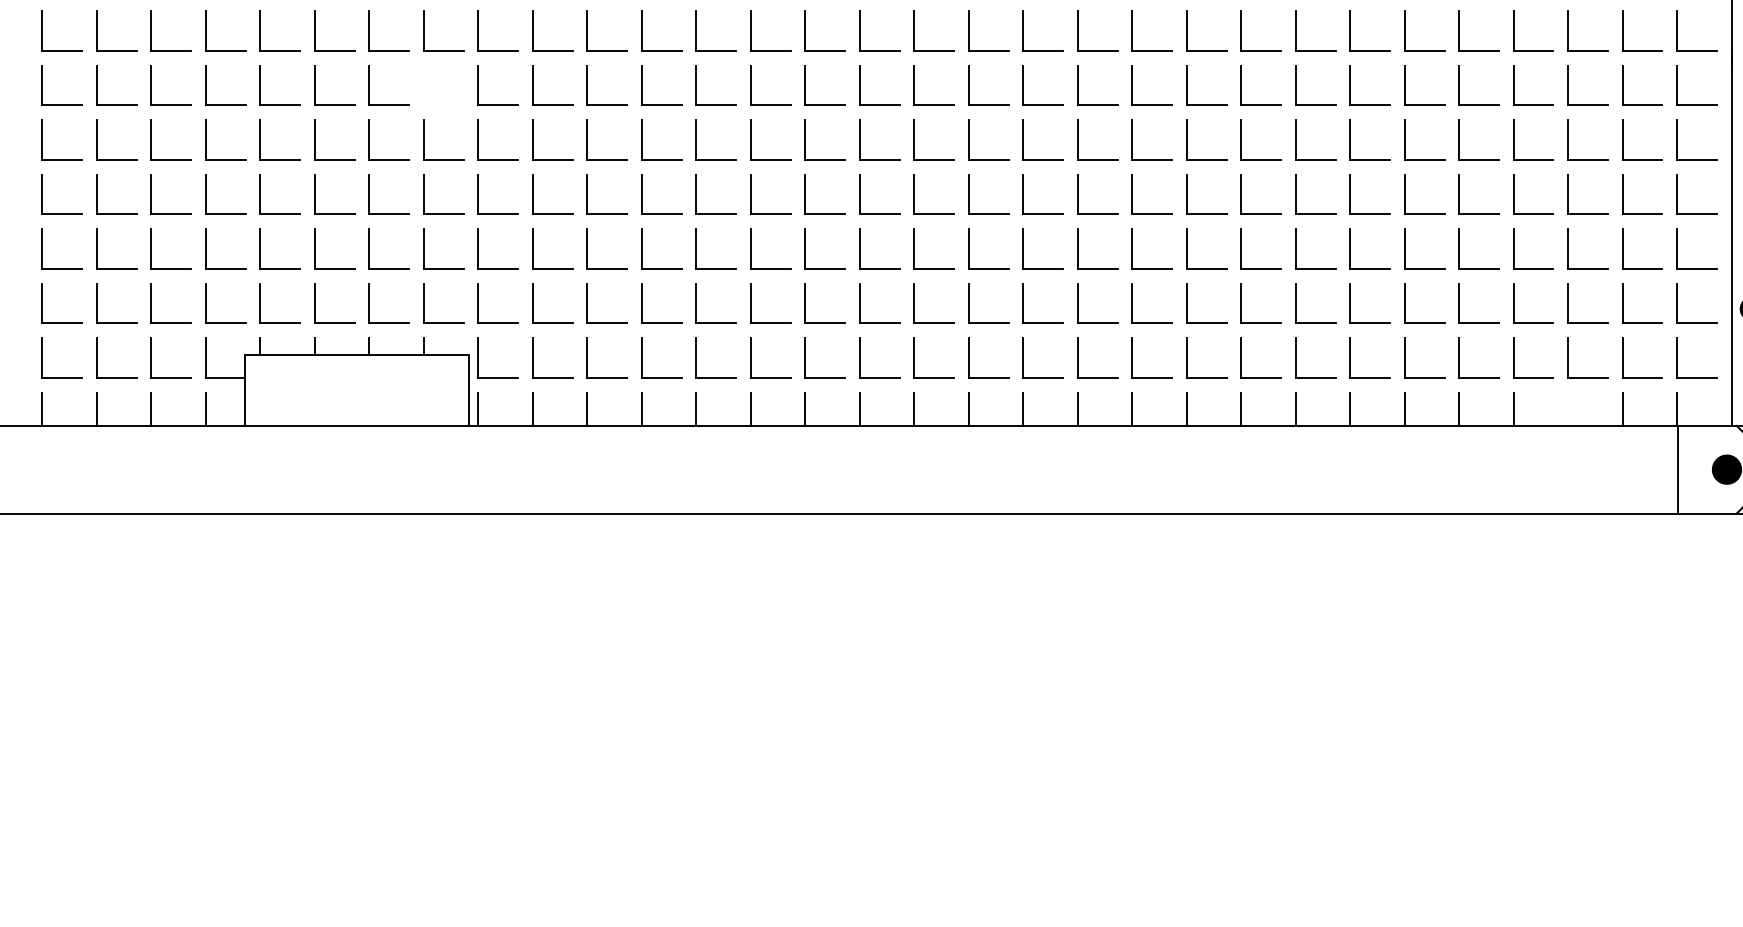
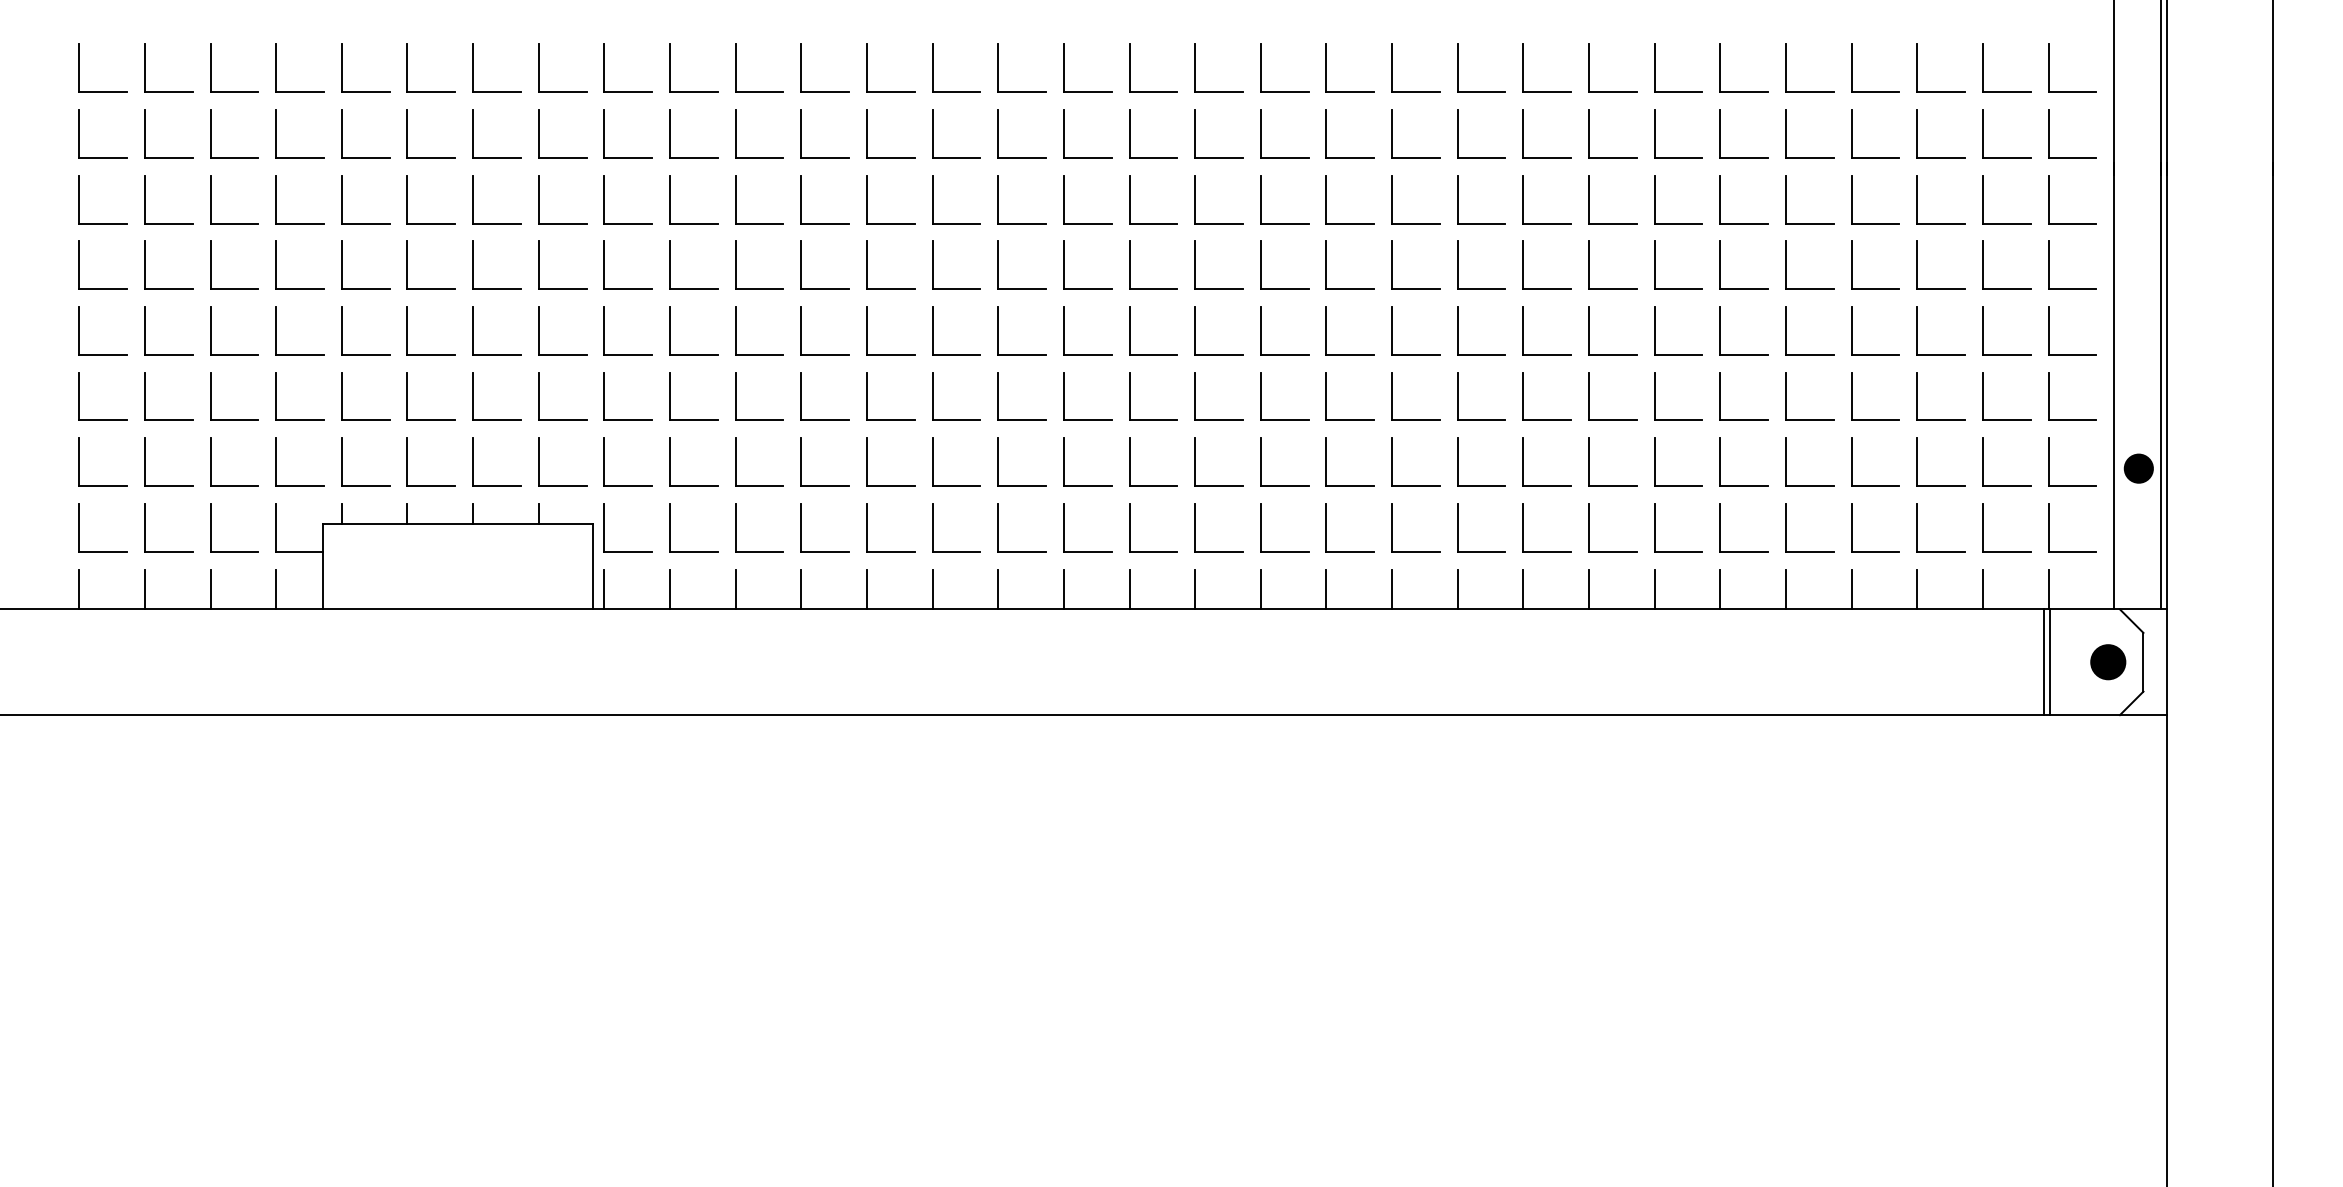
part: (424, 85) -> (539, 199), added
line: (1568, 409) -> (1917, 589), added
line: (1673, 469) -> (2043, 662), added

